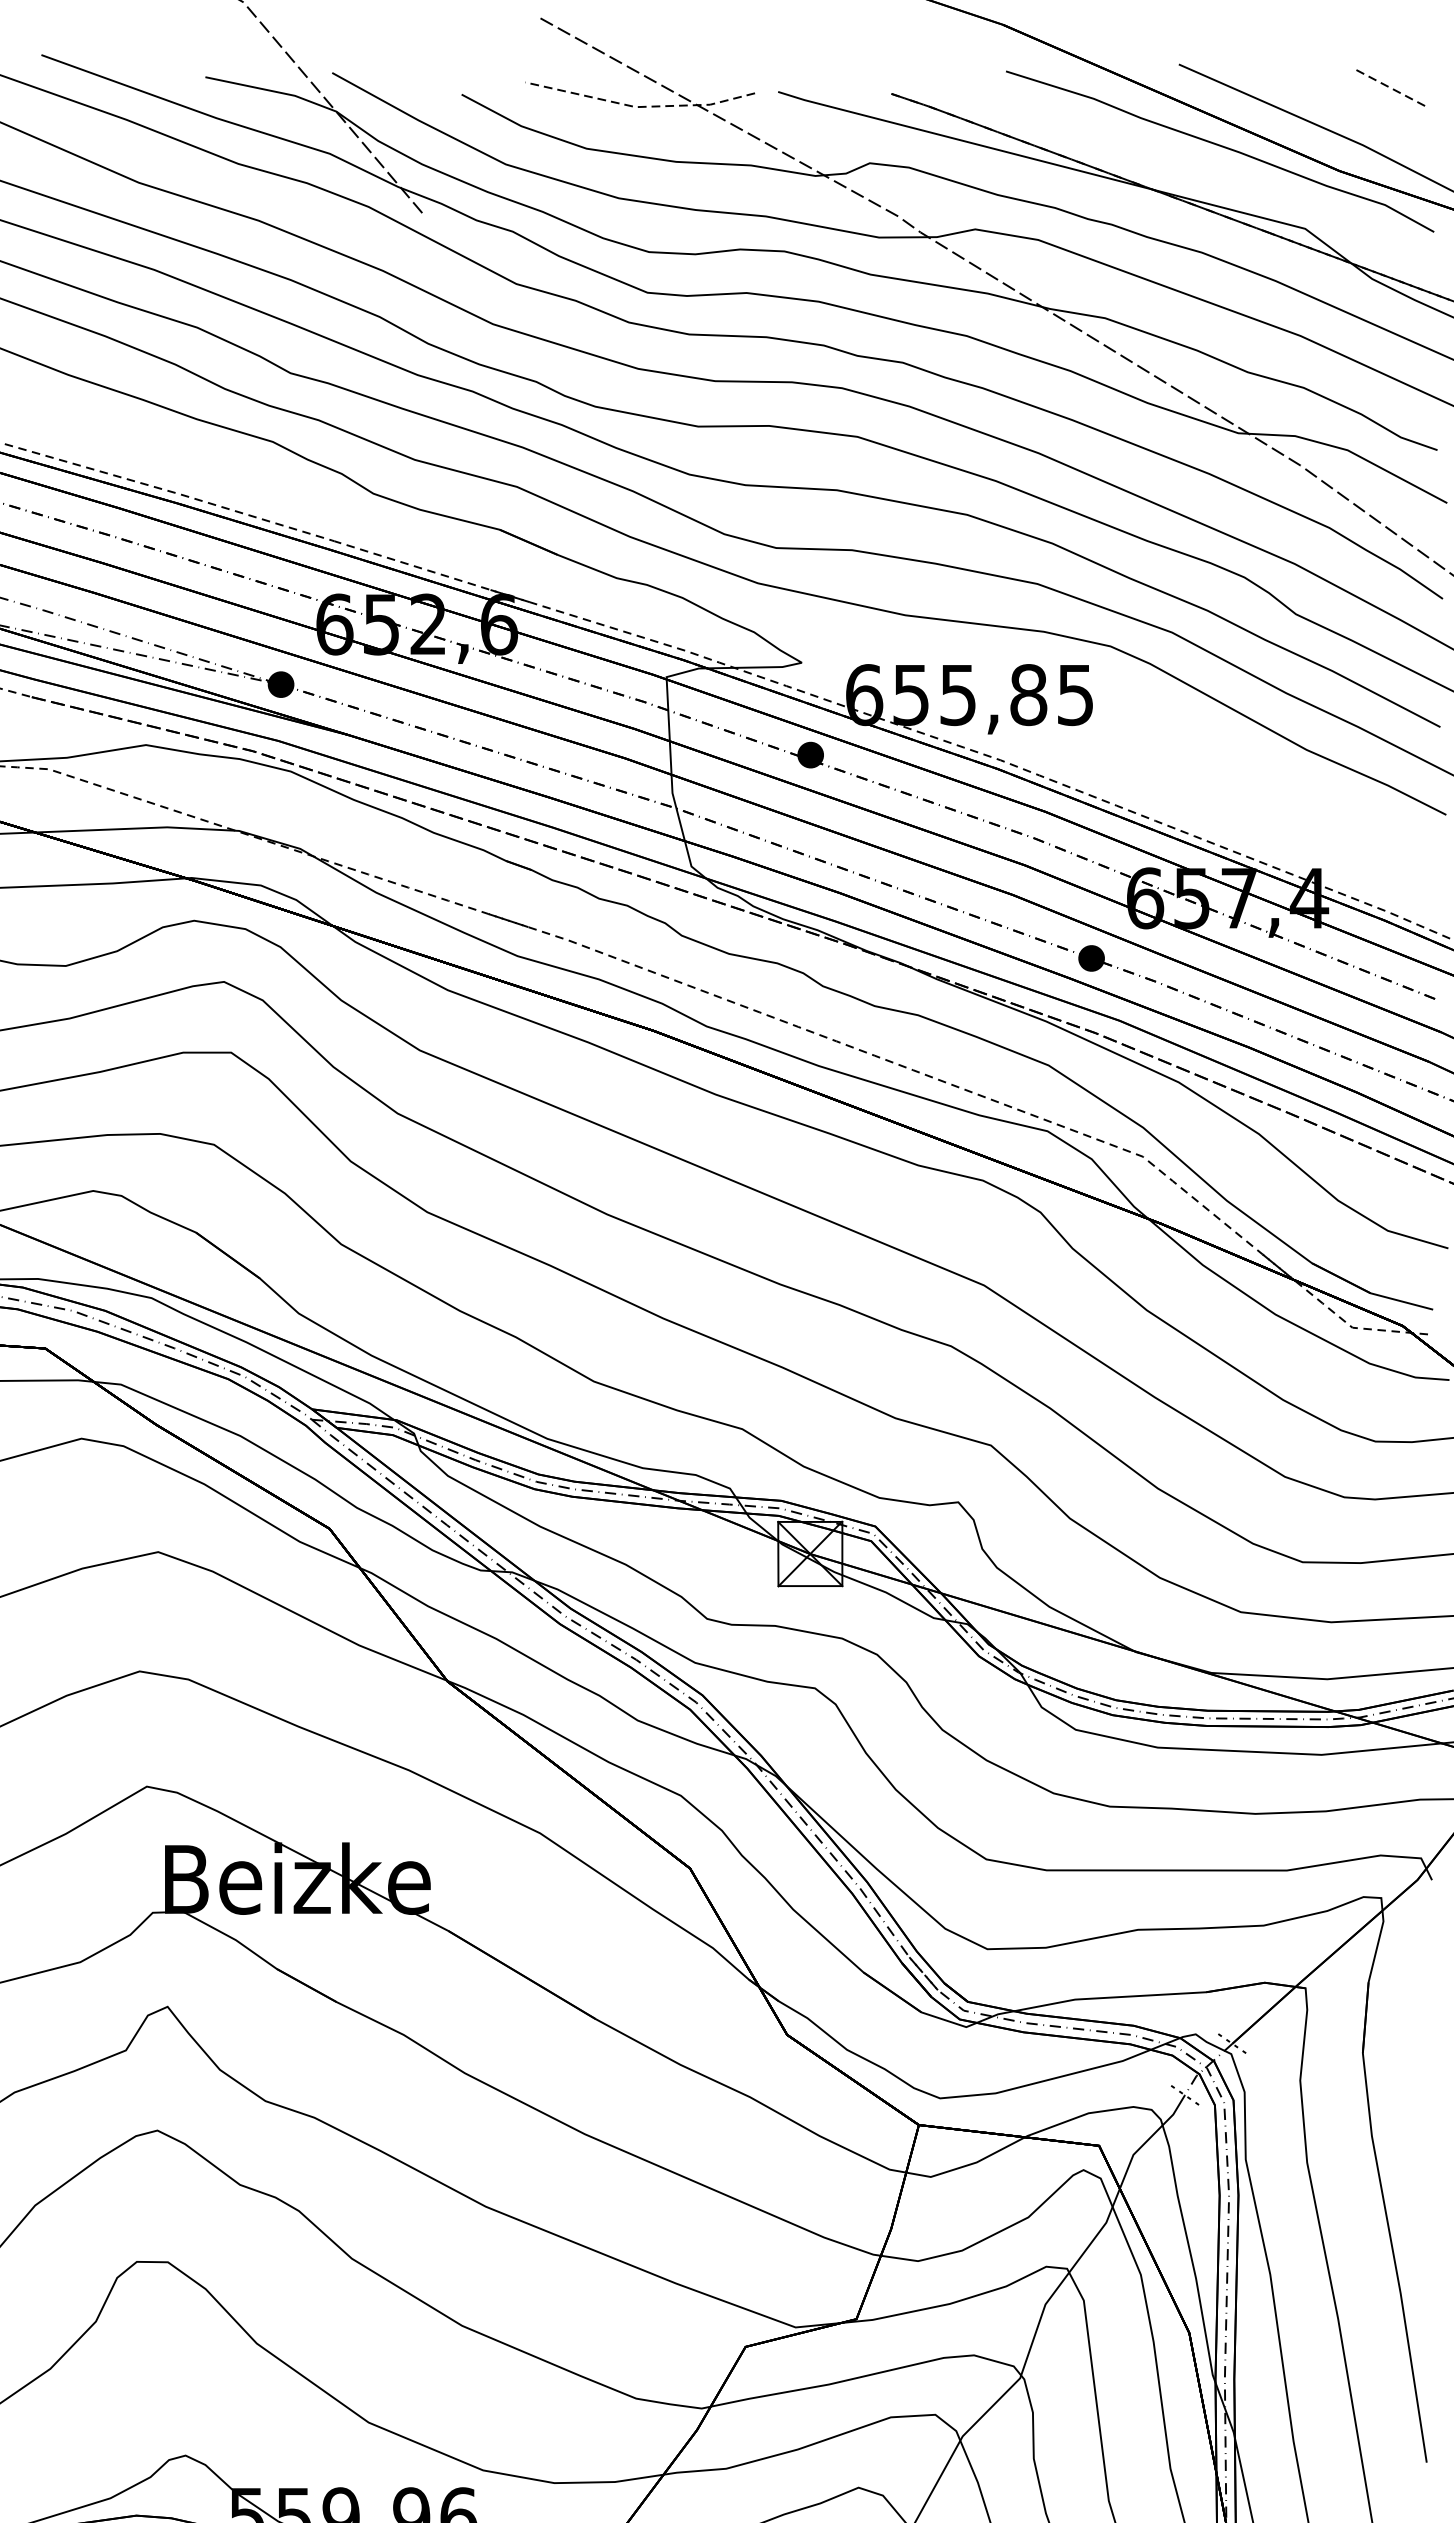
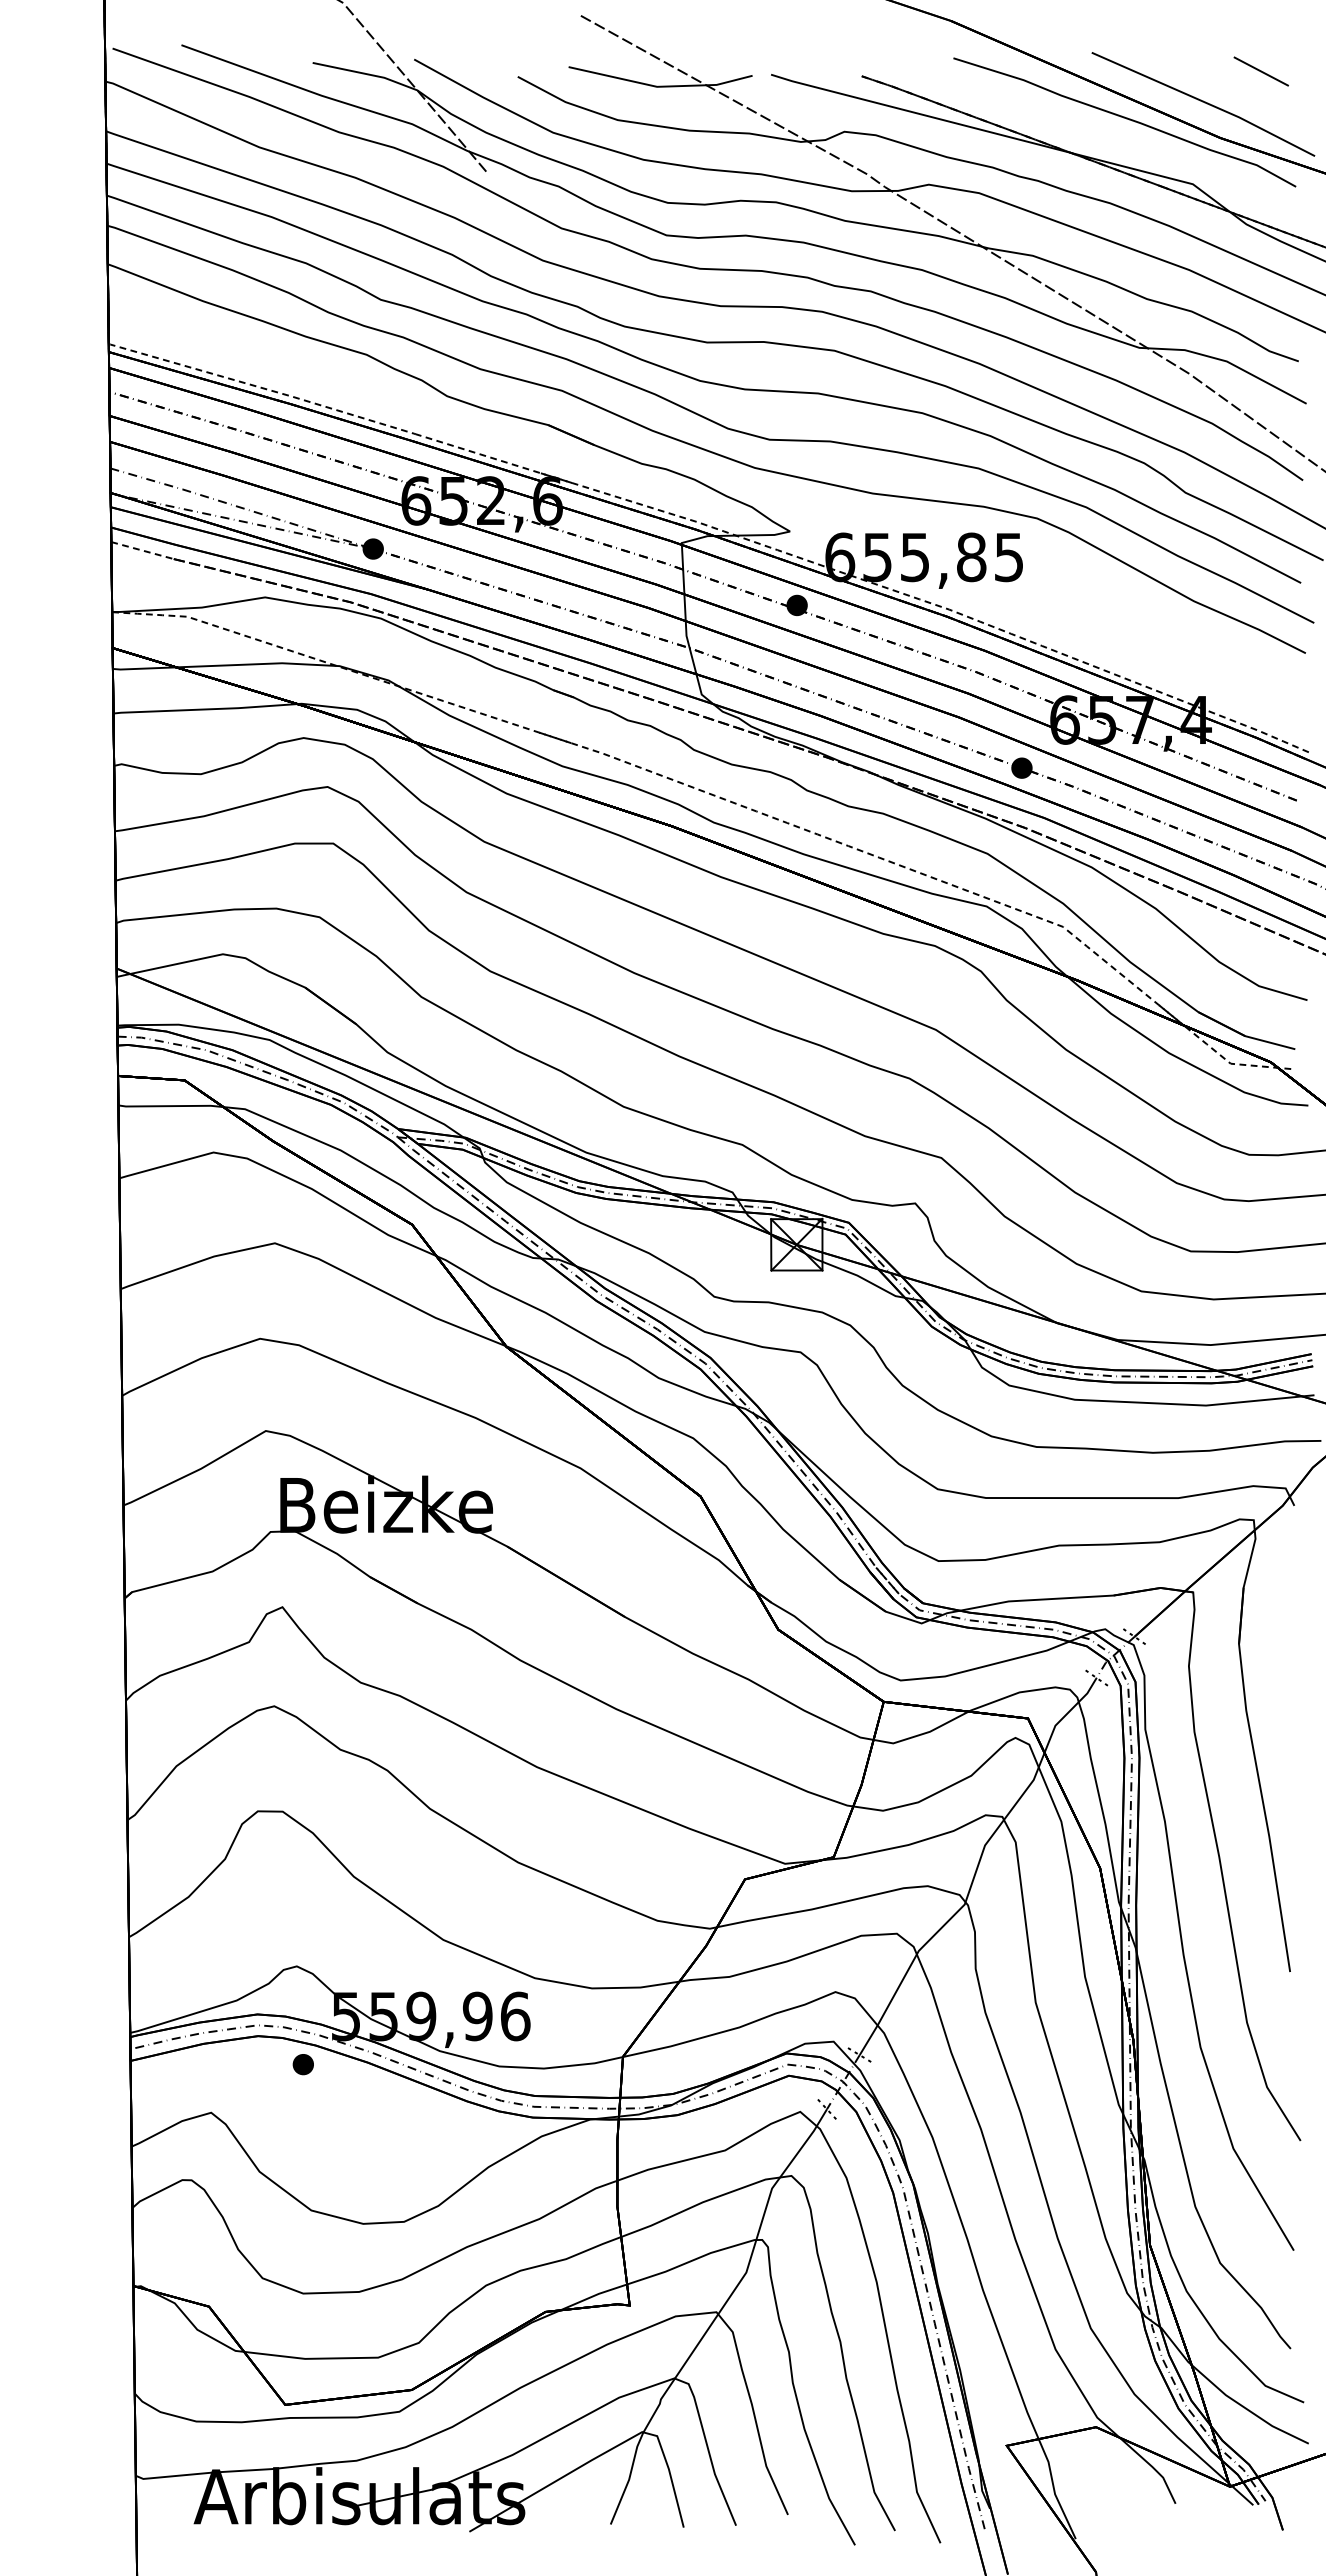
line: (1389, 87) -> (1260, 71), dashed -> solid
line: (639, 106) -> (660, 86), dashed -> solid

